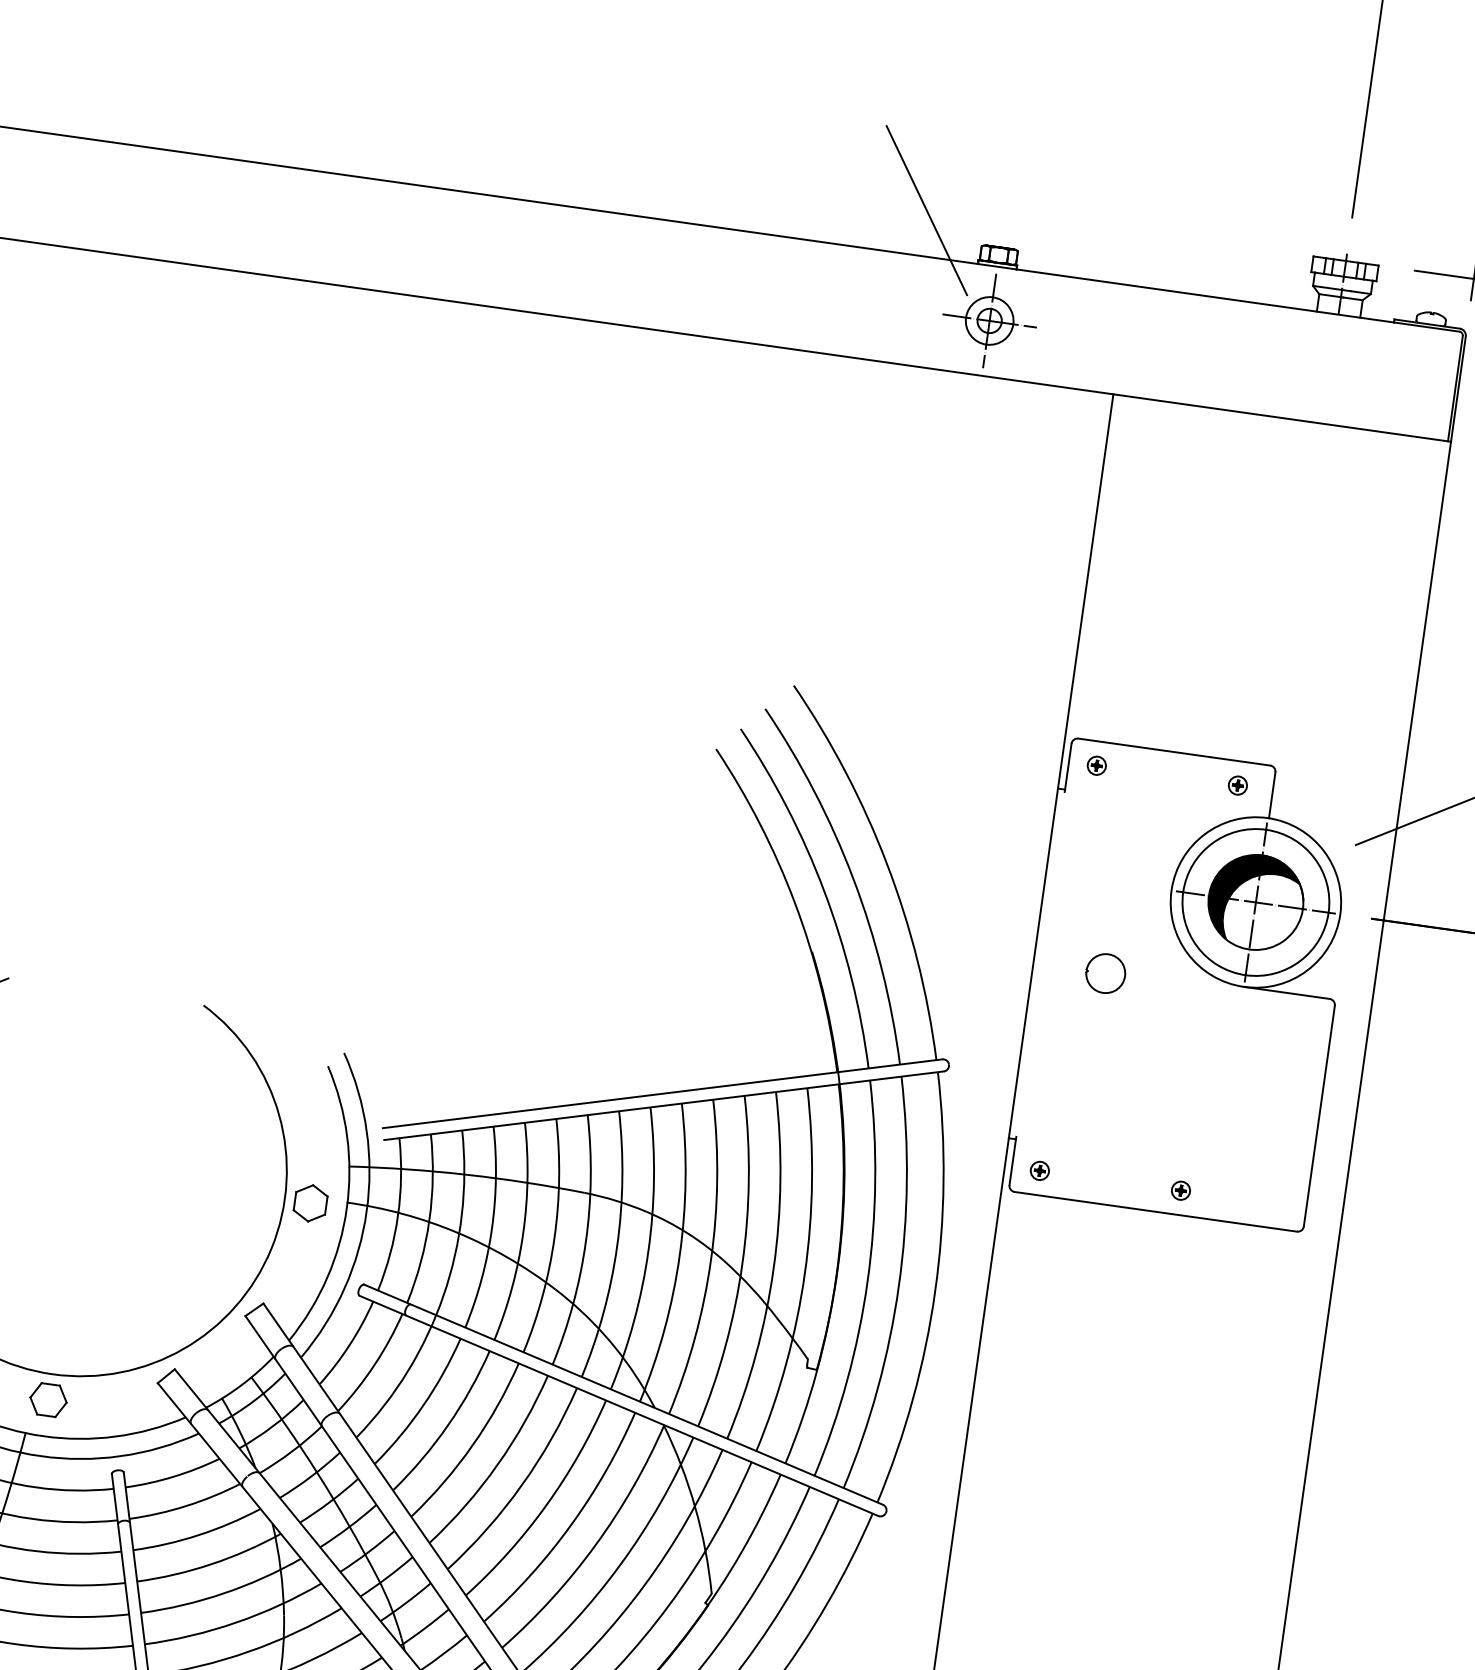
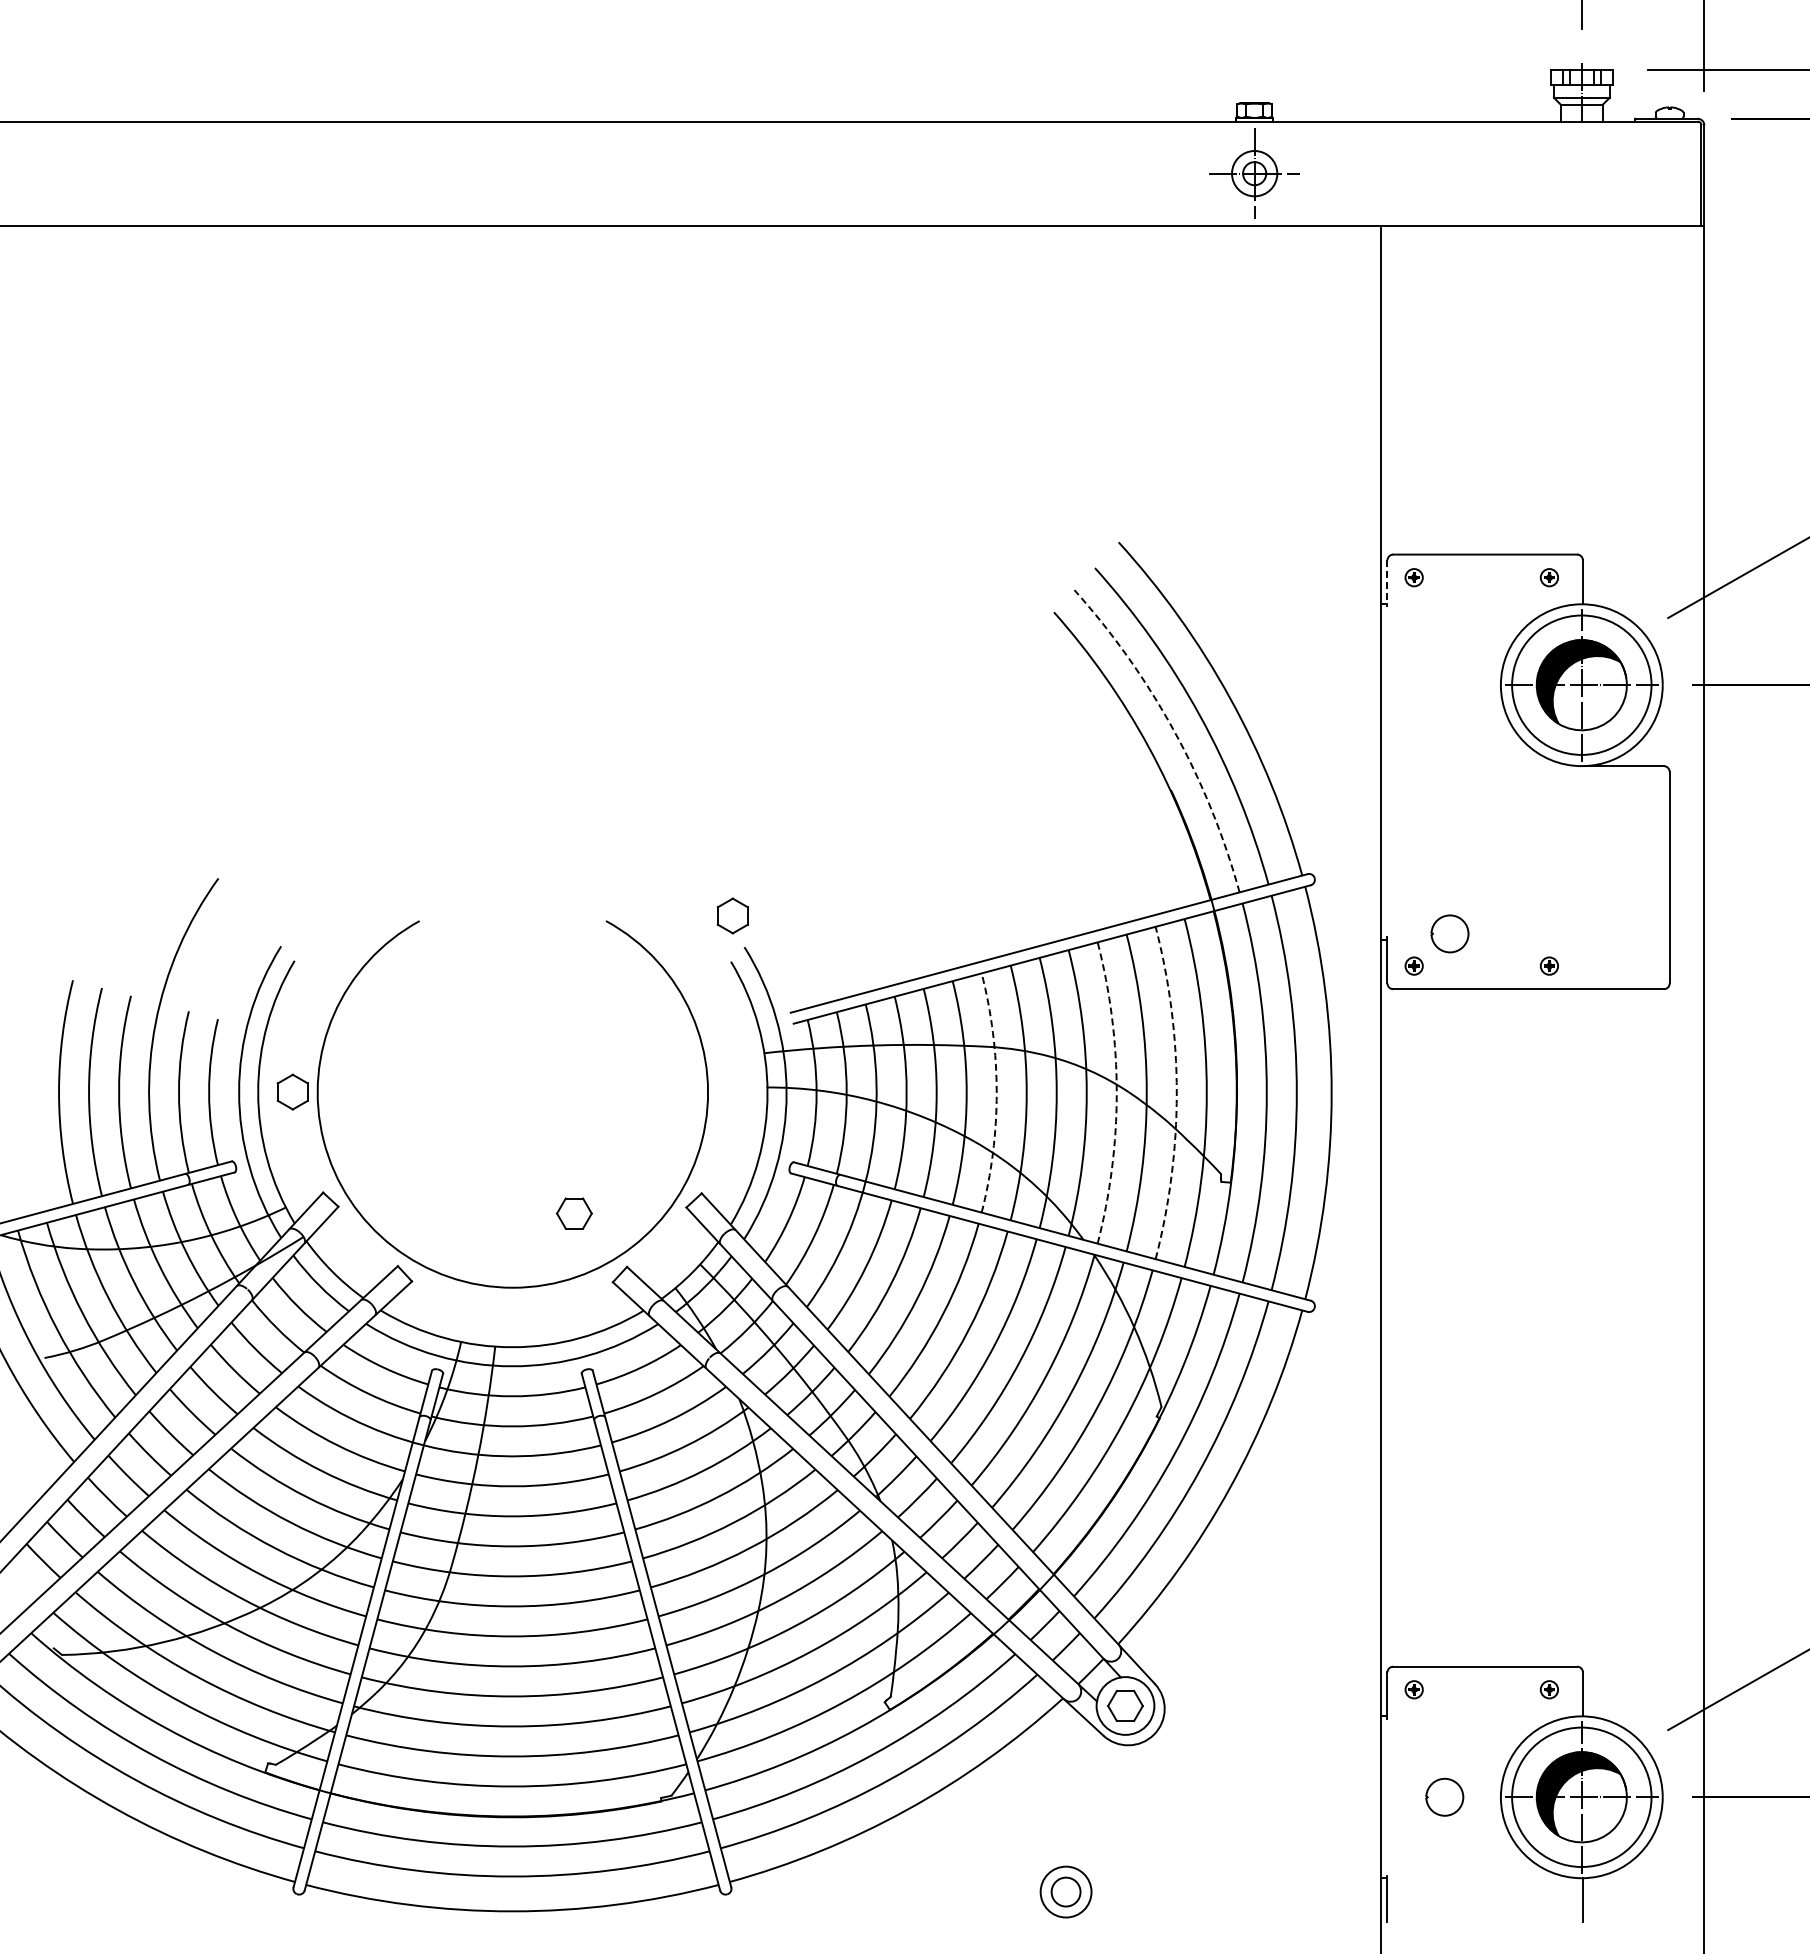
line: (926, 210) -> (1180, 78), removed
line: (1068, 767) -> (1387, 583), solid -> dashed
arc: (824, 891) -> (1174, 731), solid -> dashed
part: (1105, 973) -> (1449, 933), moved
part: (310, 1202) -> (732, 915), moved
arc: (585, 1242) -> (996, 1093), solid -> dashed
arc: (710, 1260) -> (1116, 1093), solid -> dashed
arc: (773, 1268) -> (1176, 1093), solid -> dashed
part: (48, 1400) -> (574, 1213), moved

